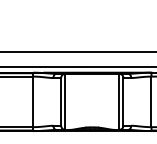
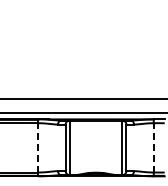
line: (33, 101) -> (38, 147), solid -> dashed
line: (151, 101) -> (153, 147), solid -> dashed

